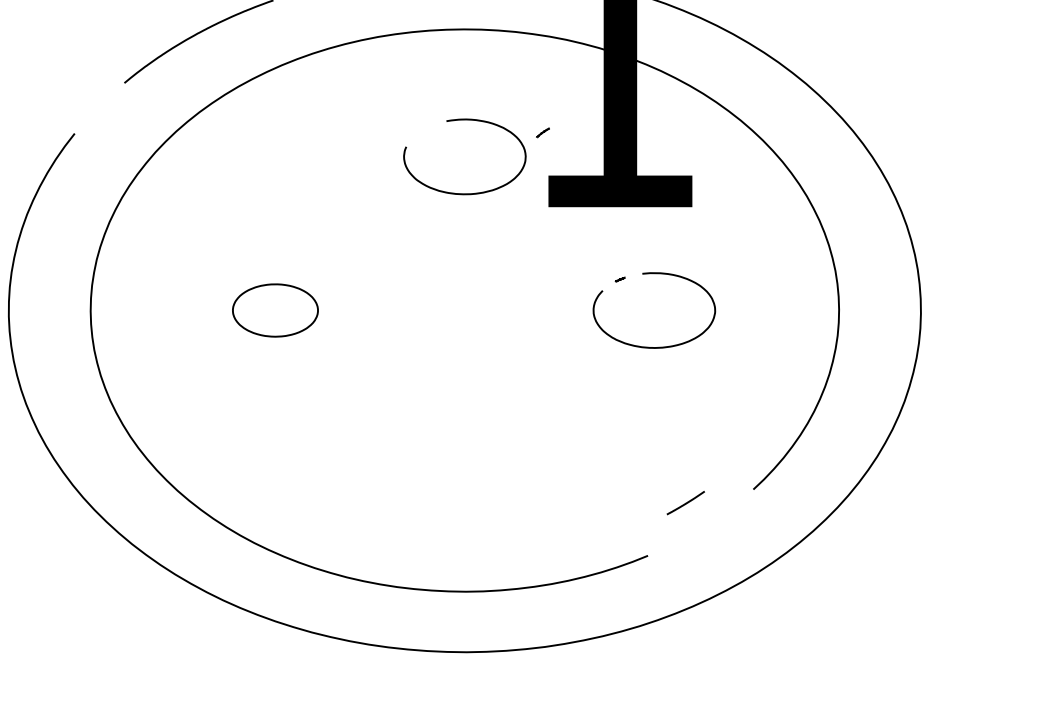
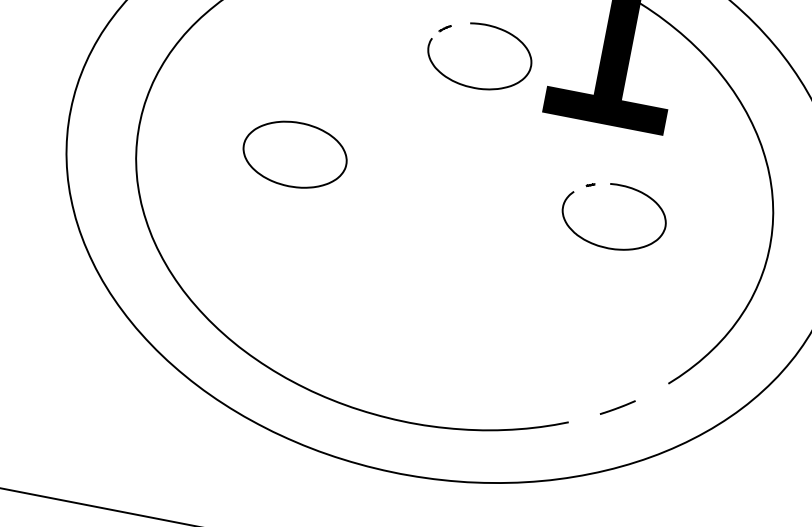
line: (542, 132) -> (444, 28), moved
part: (275, 310) -> (295, 154), size x1.43
line: (685, 503) -> (617, 407), moved

